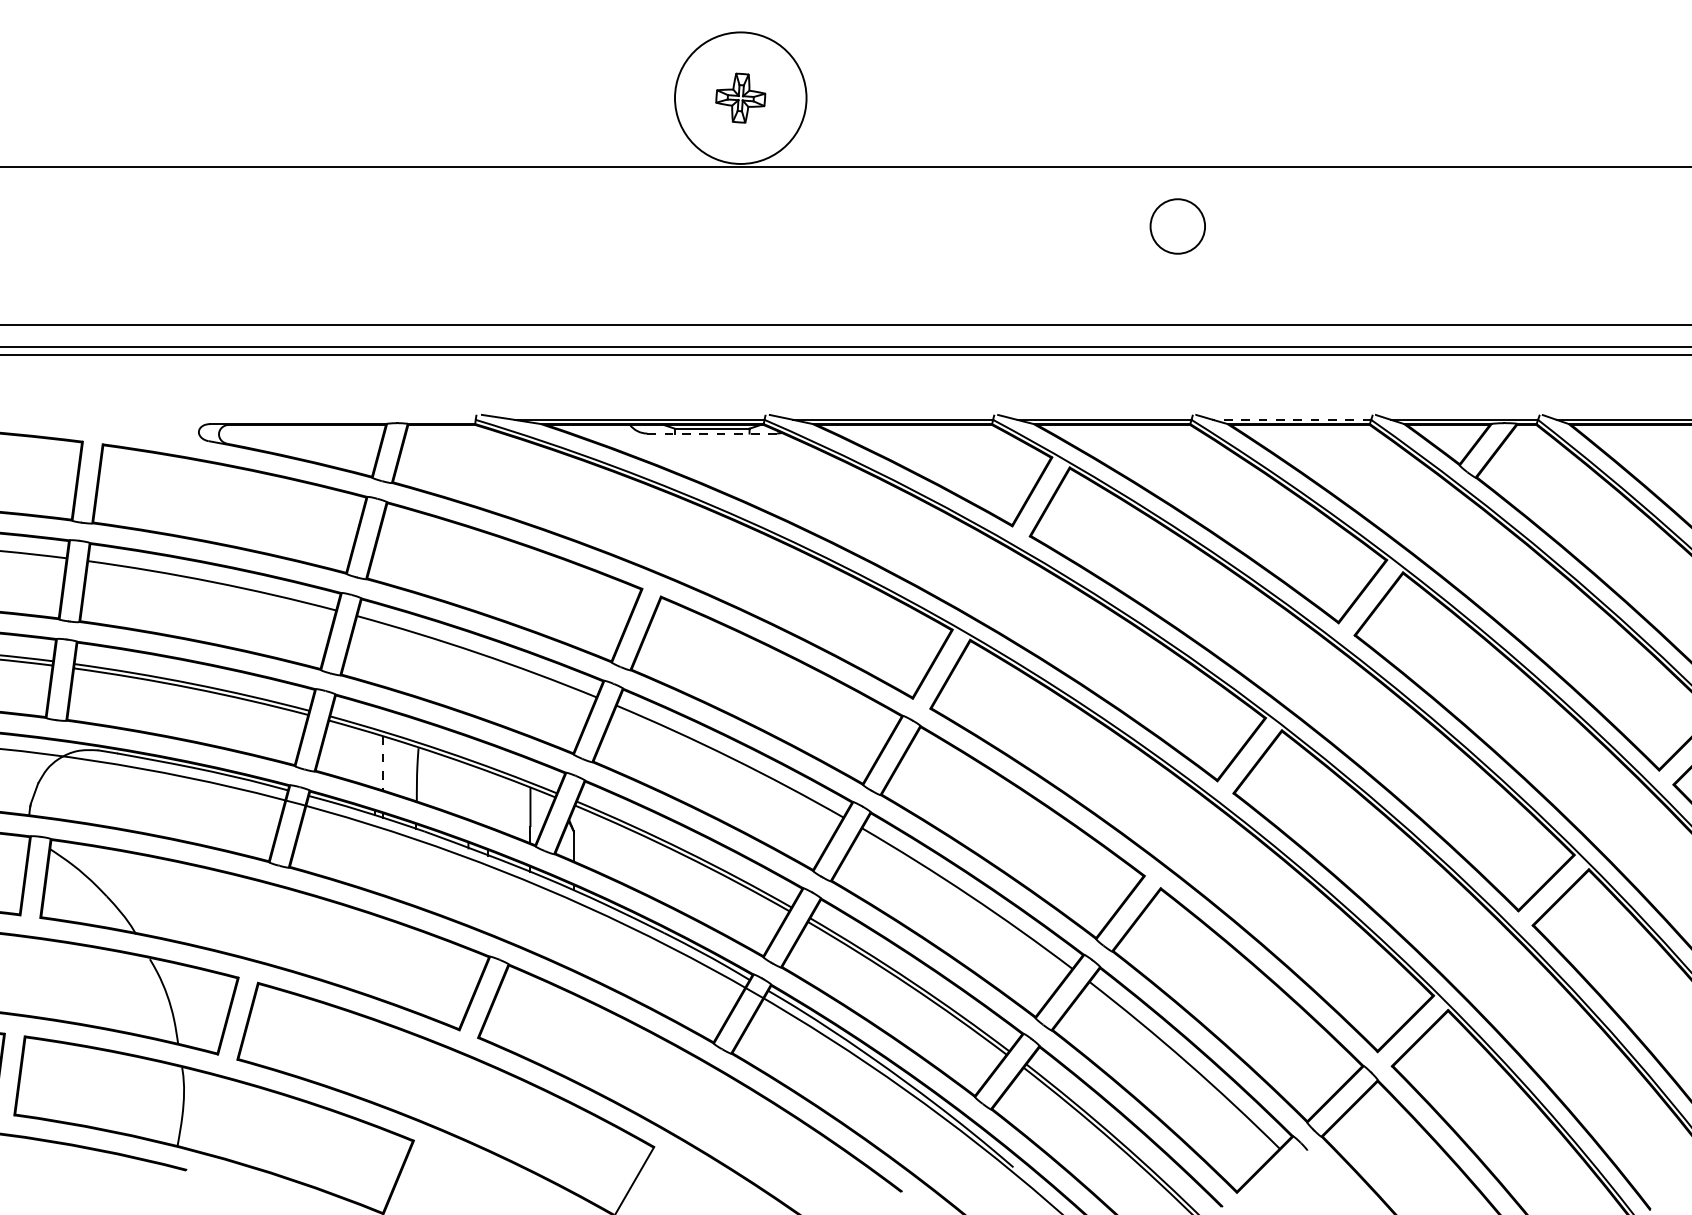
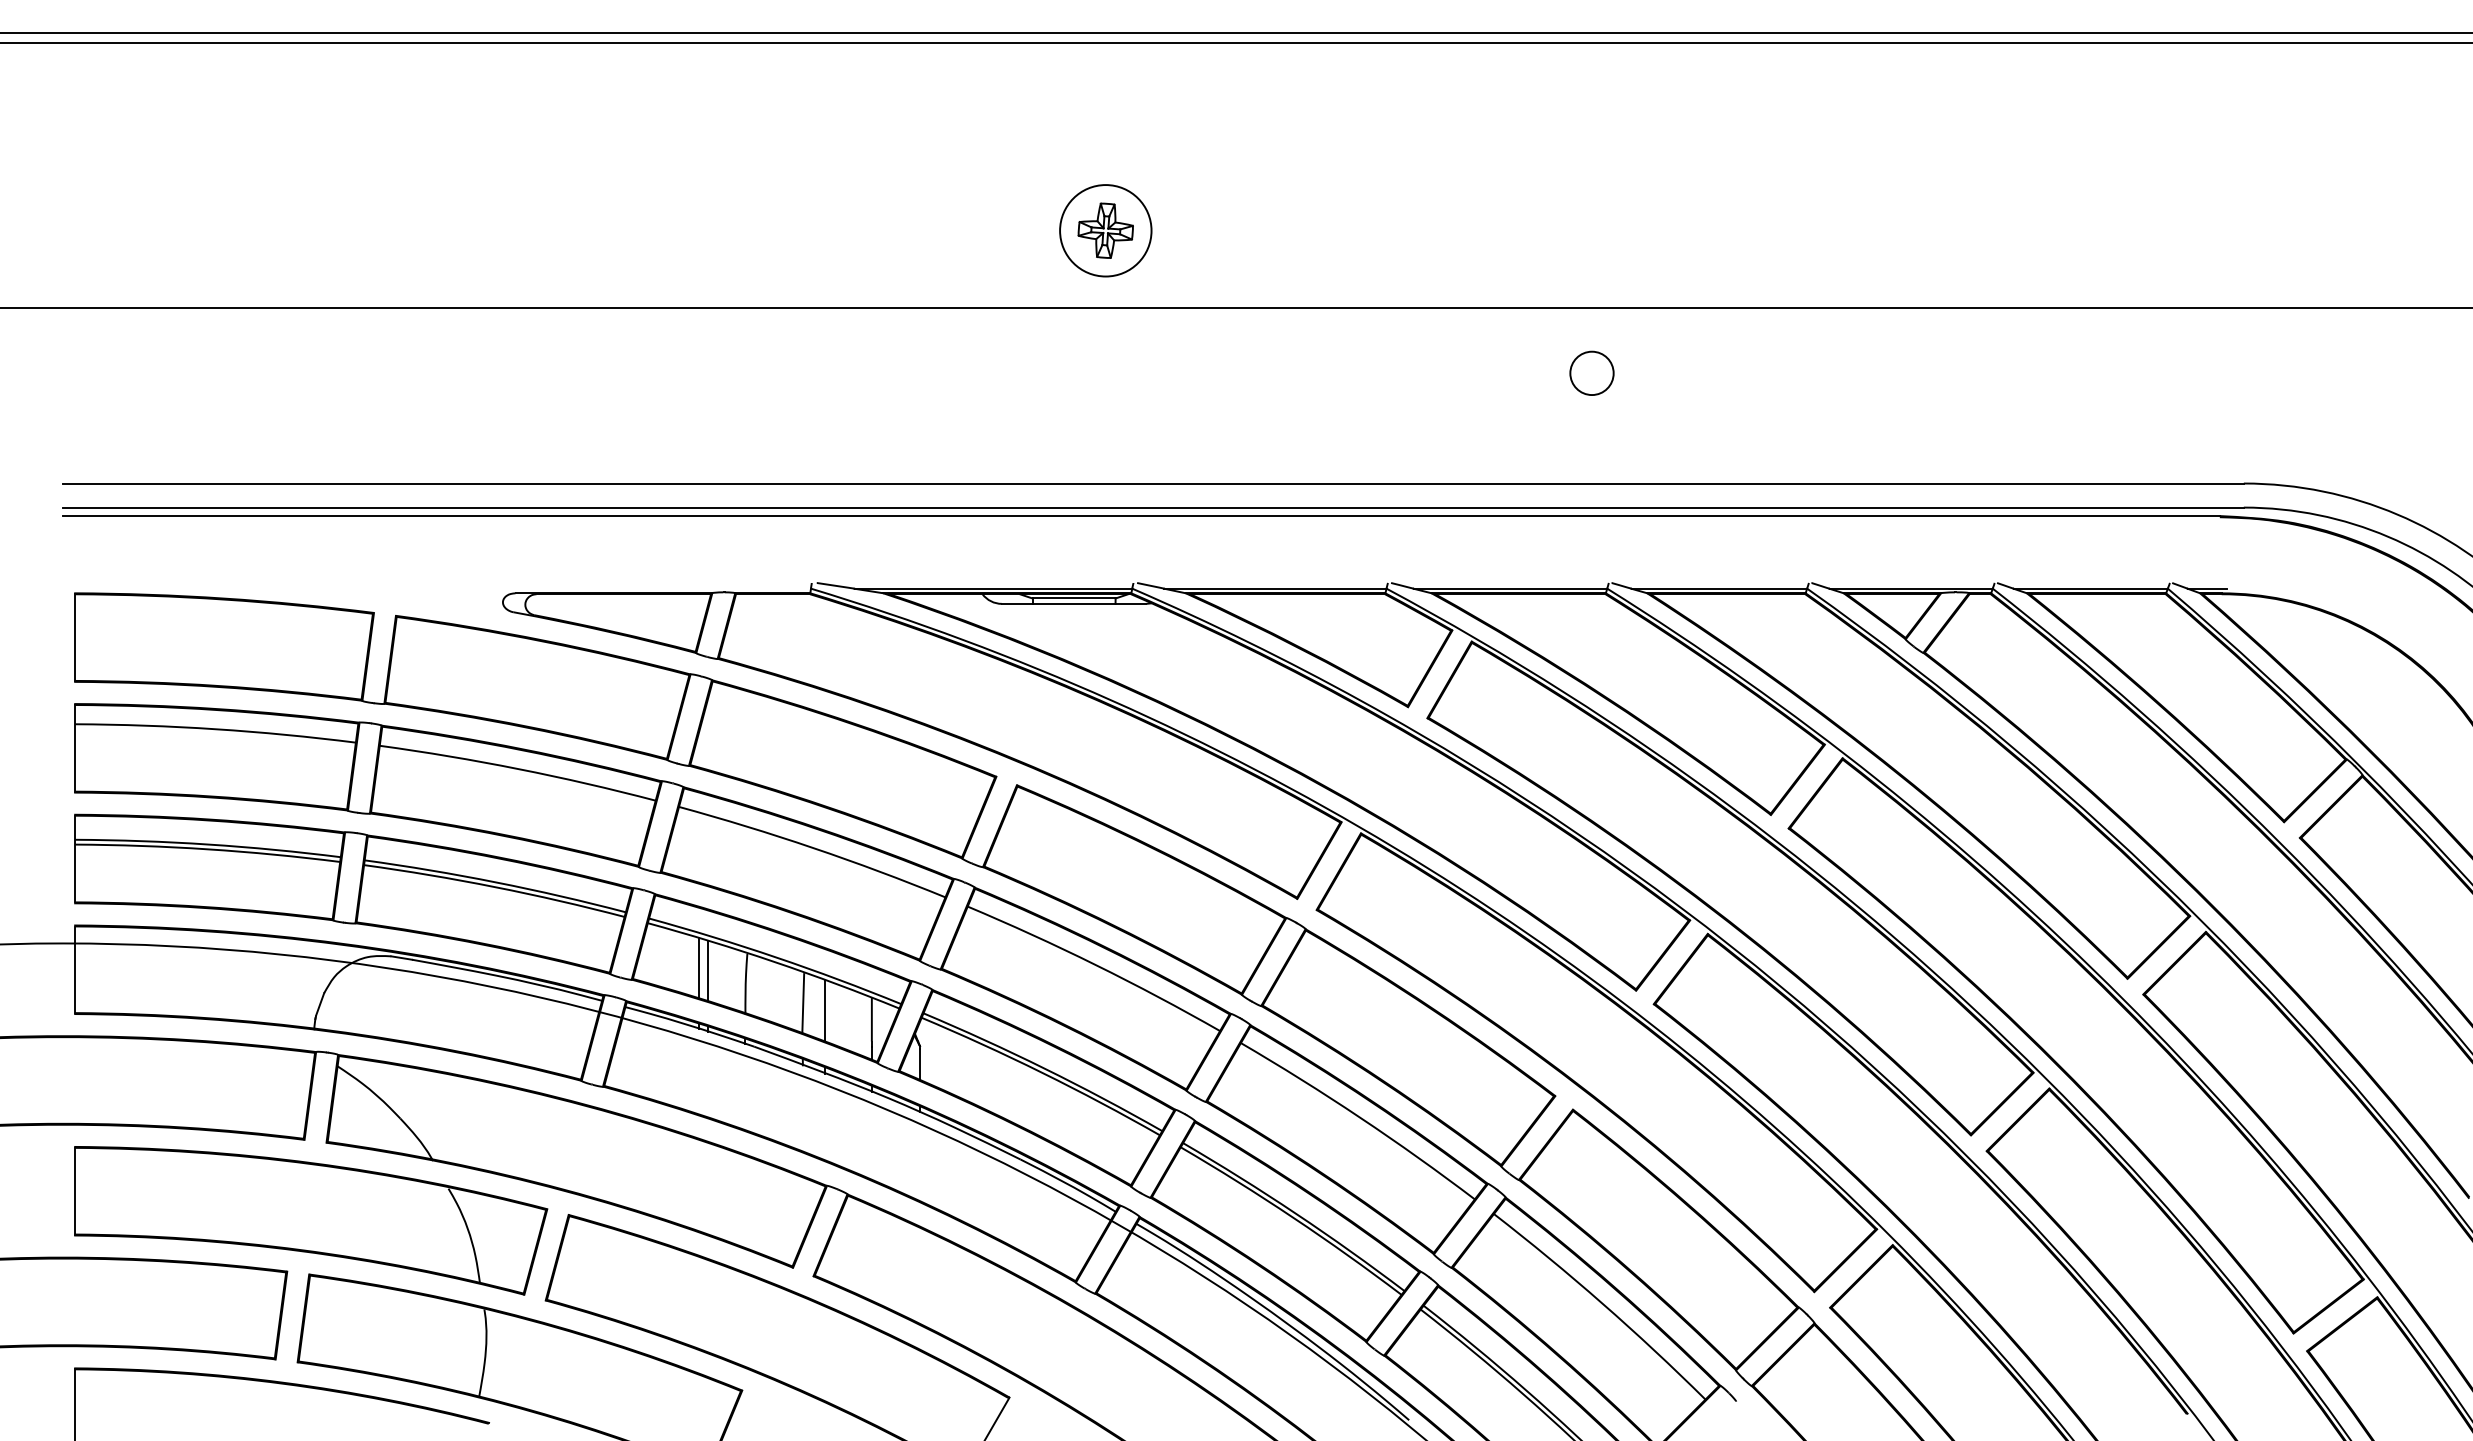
circle: (740, 97) -> (1105, 230), size x0.62
circle: (1177, 225) -> (1591, 372), size x0.71
line: (1292, 419) -> (1719, 588), dashed -> solid
line: (712, 433) -> (1074, 603), dashed -> solid
line: (374, 760) -> (698, 967), added
line: (383, 764) -> (708, 971), dashed -> solid
line: (469, 792) -> (803, 1003), added
line: (487, 799) -> (824, 1010), added

